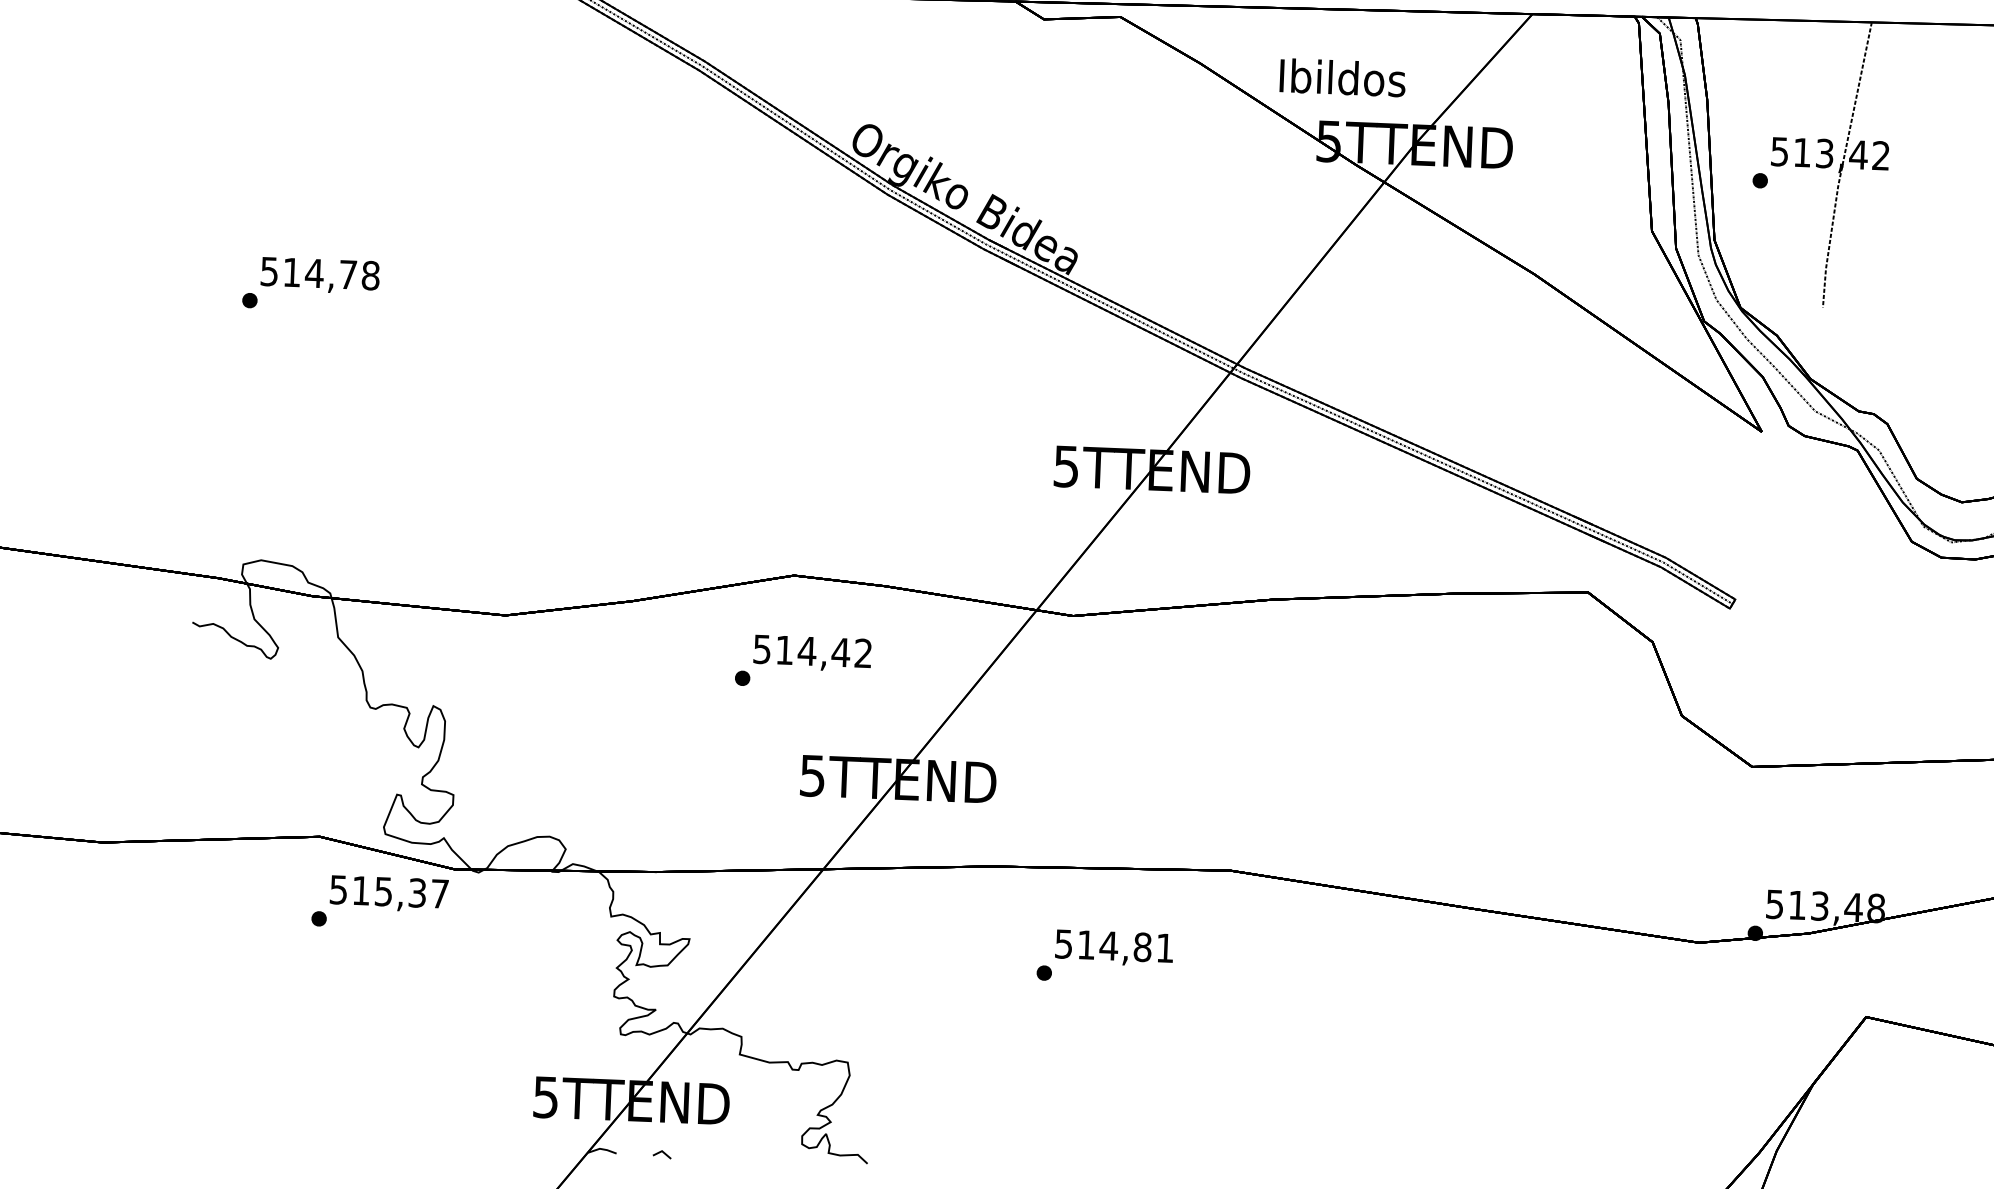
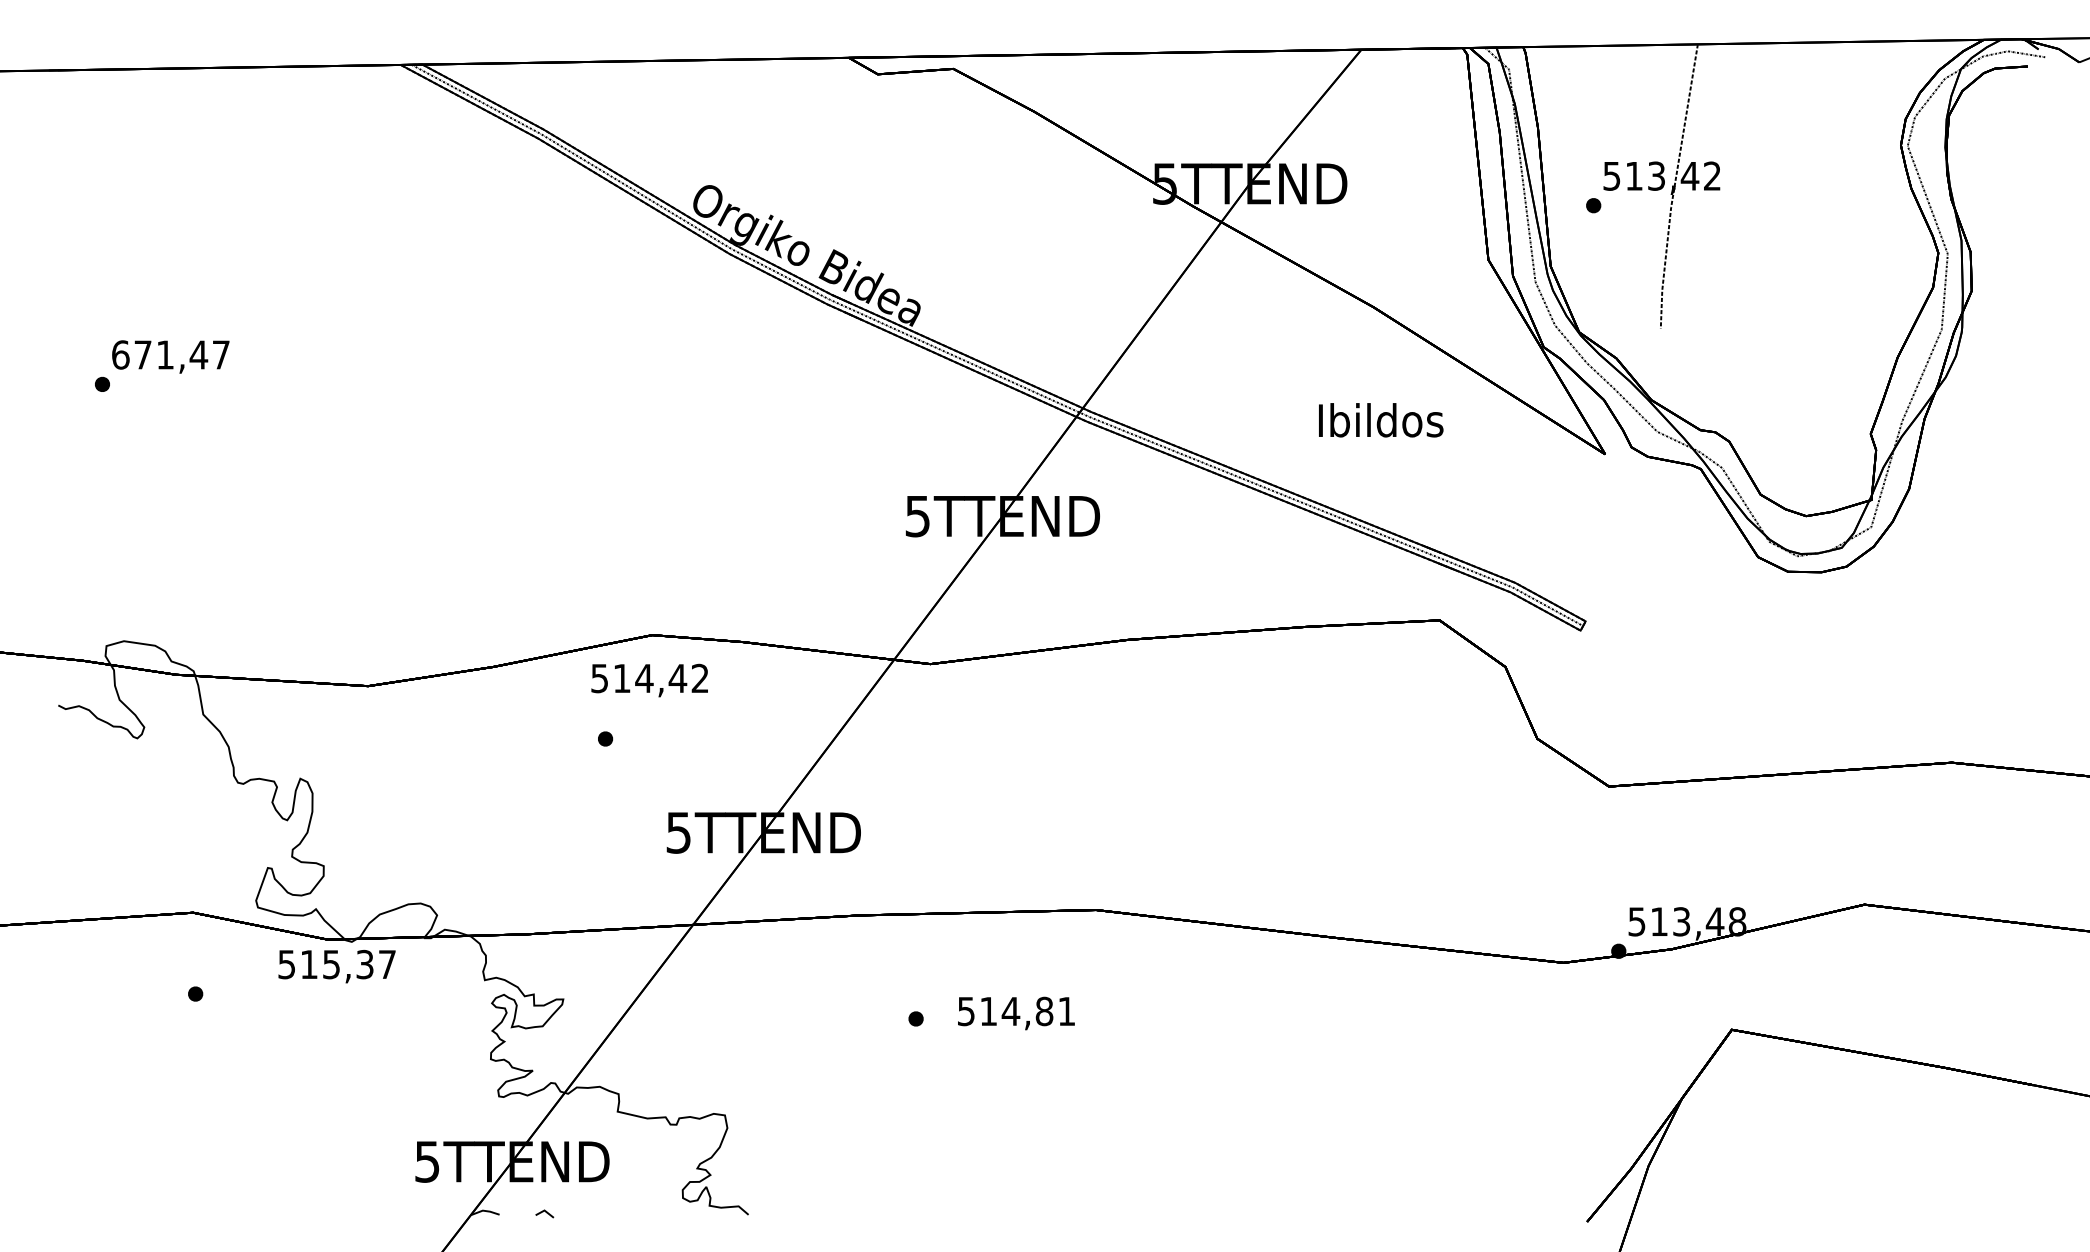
text: (1343, 78) -> (1381, 420), moved
text: (320, 273) -> (171, 354), 514,78 -> 671,47
text: (812, 653) -> (649, 680), moved
text: (388, 893) -> (336, 966), moved
text: (1114, 948) -> (1016, 1013), moved

